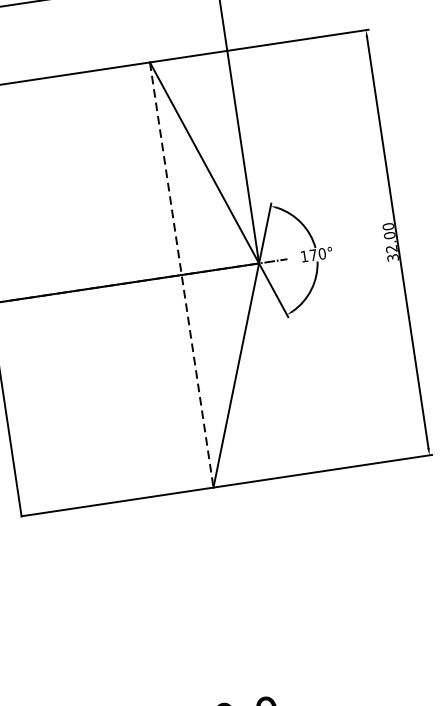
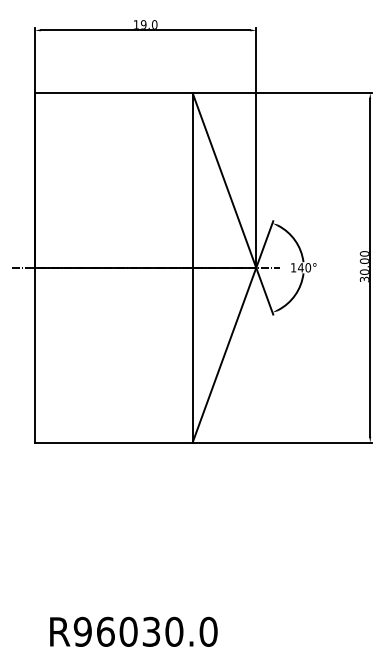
text: (391, 248) -> (364, 271), 32.00 -> 30.00
text: (312, 254) -> (300, 267), 170° -> 140°
line: (181, 274) -> (192, 267), dashed -> solid

